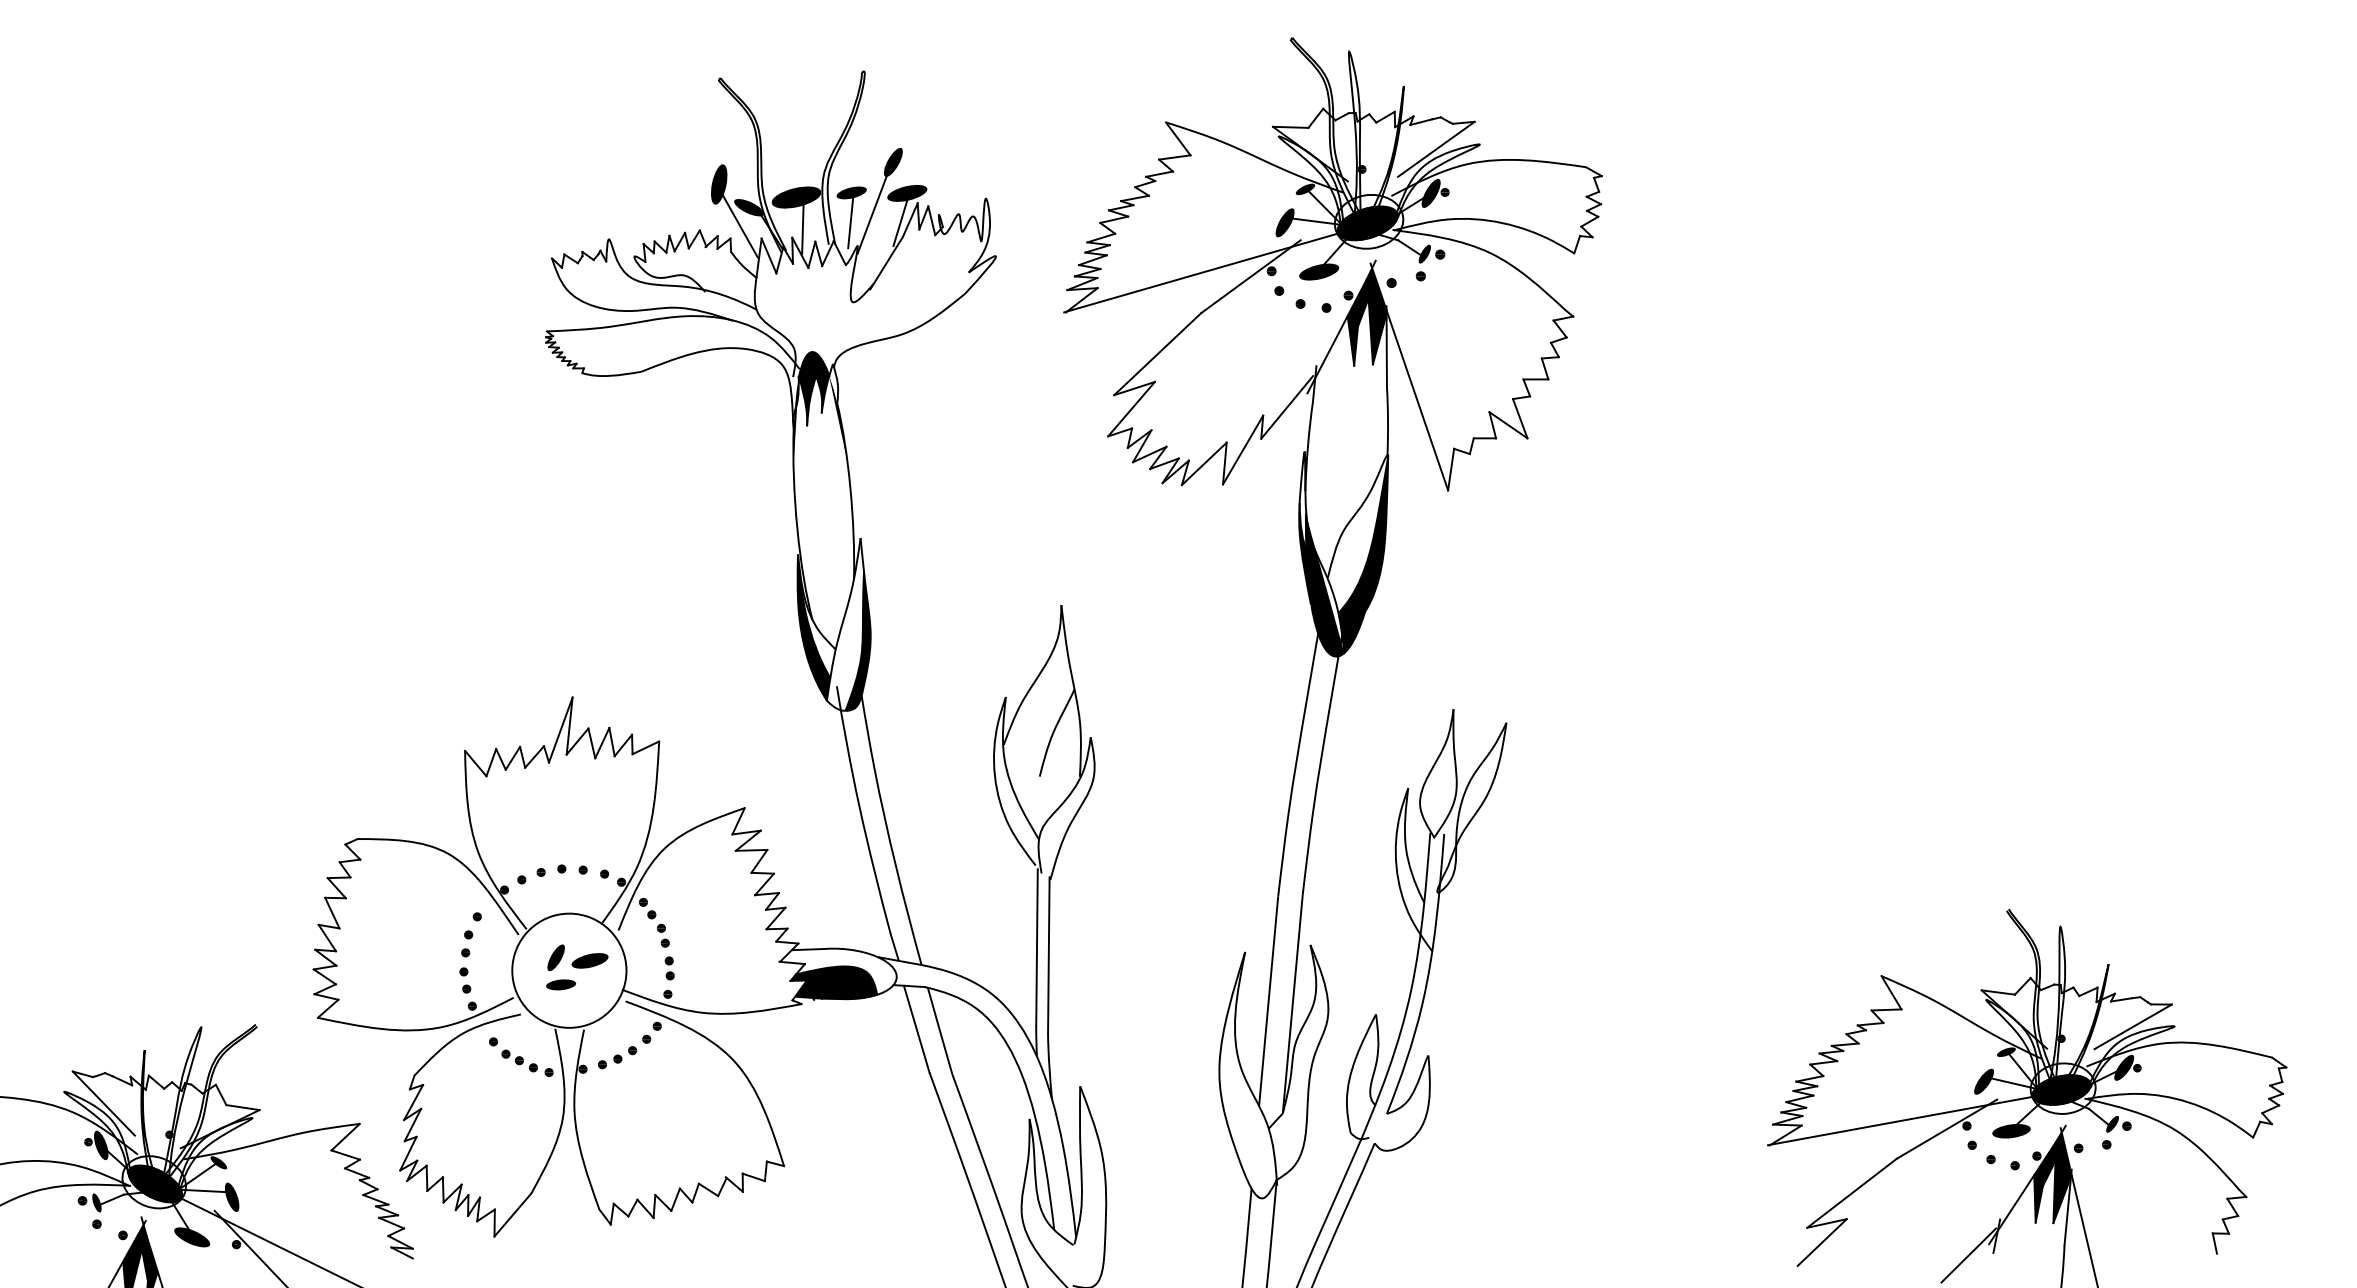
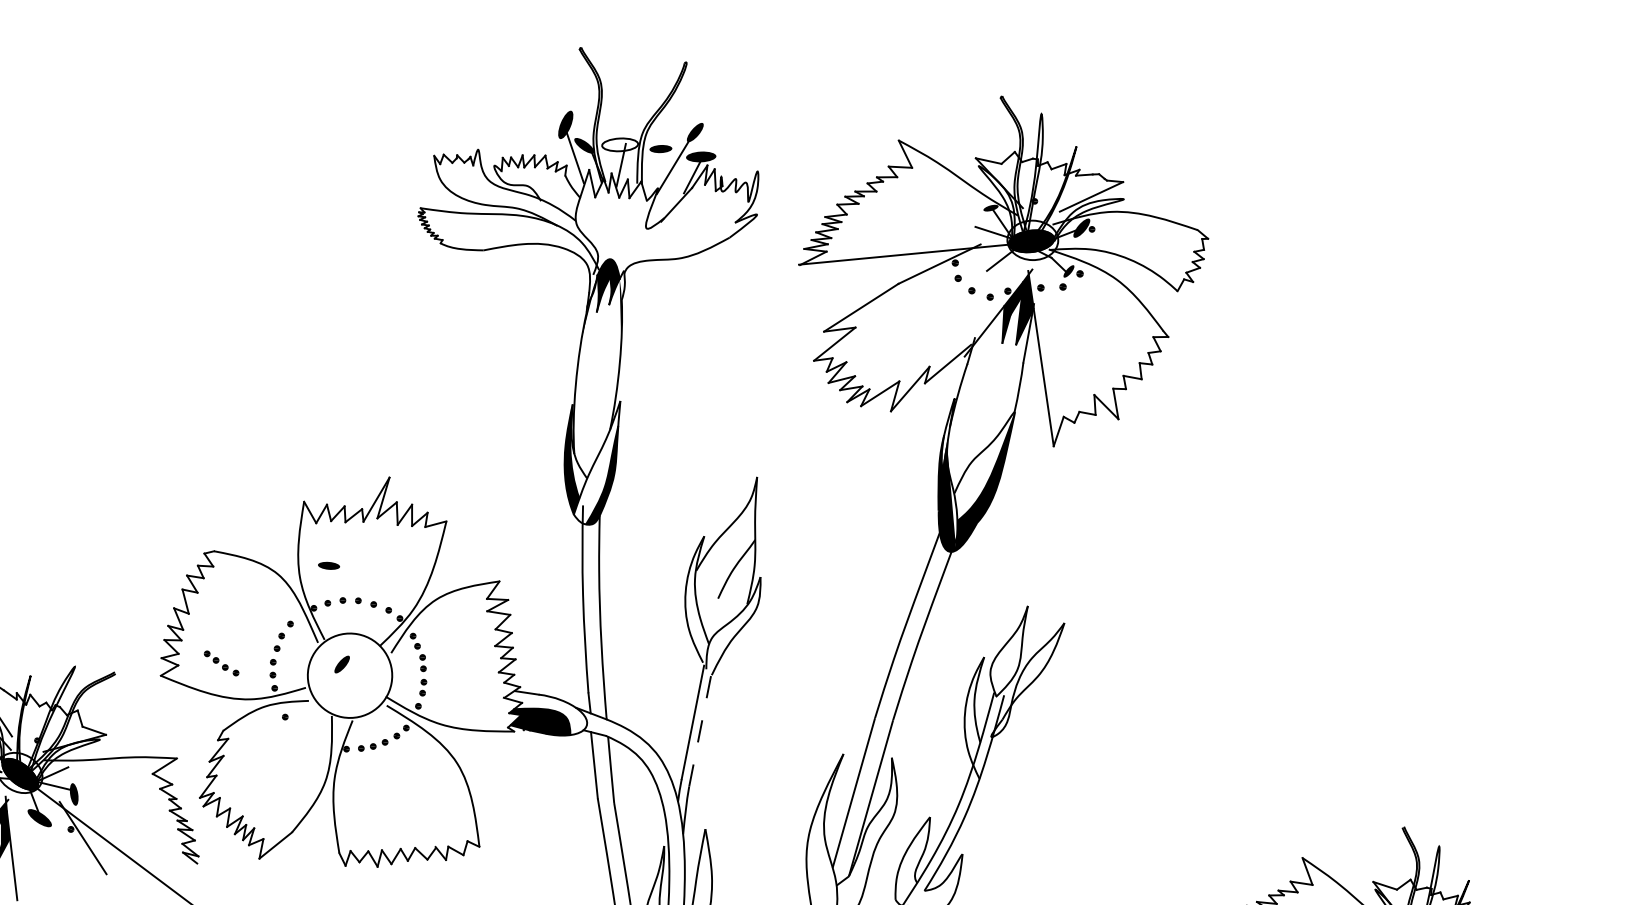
fill: (796, 197) -> (620, 144), removed
line: (850, 221) -> (656, 169), removed
fill: (1284, 222) -> (971, 229), removed
fill: (1319, 271) -> (990, 269), removed
line: (1048, 955) -> (700, 729), solid -> dashed
part: (589, 960) -> (366, 671), removed
part: (561, 984) -> (329, 565), moved
part: (527, 1062) -> (221, 662), moved
fill: (218, 1162) -> (69, 767), removed

